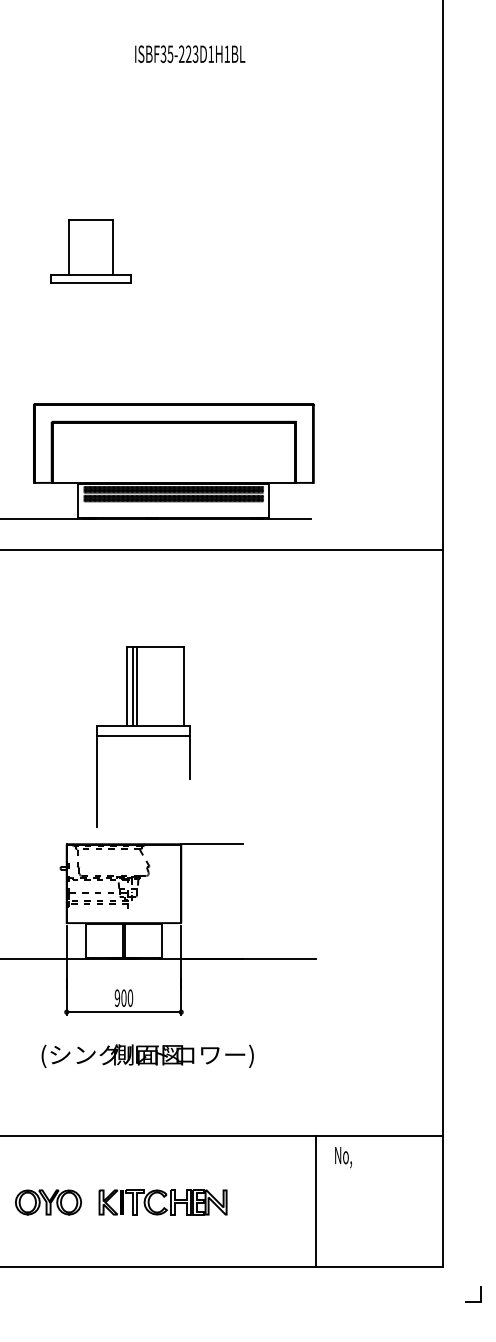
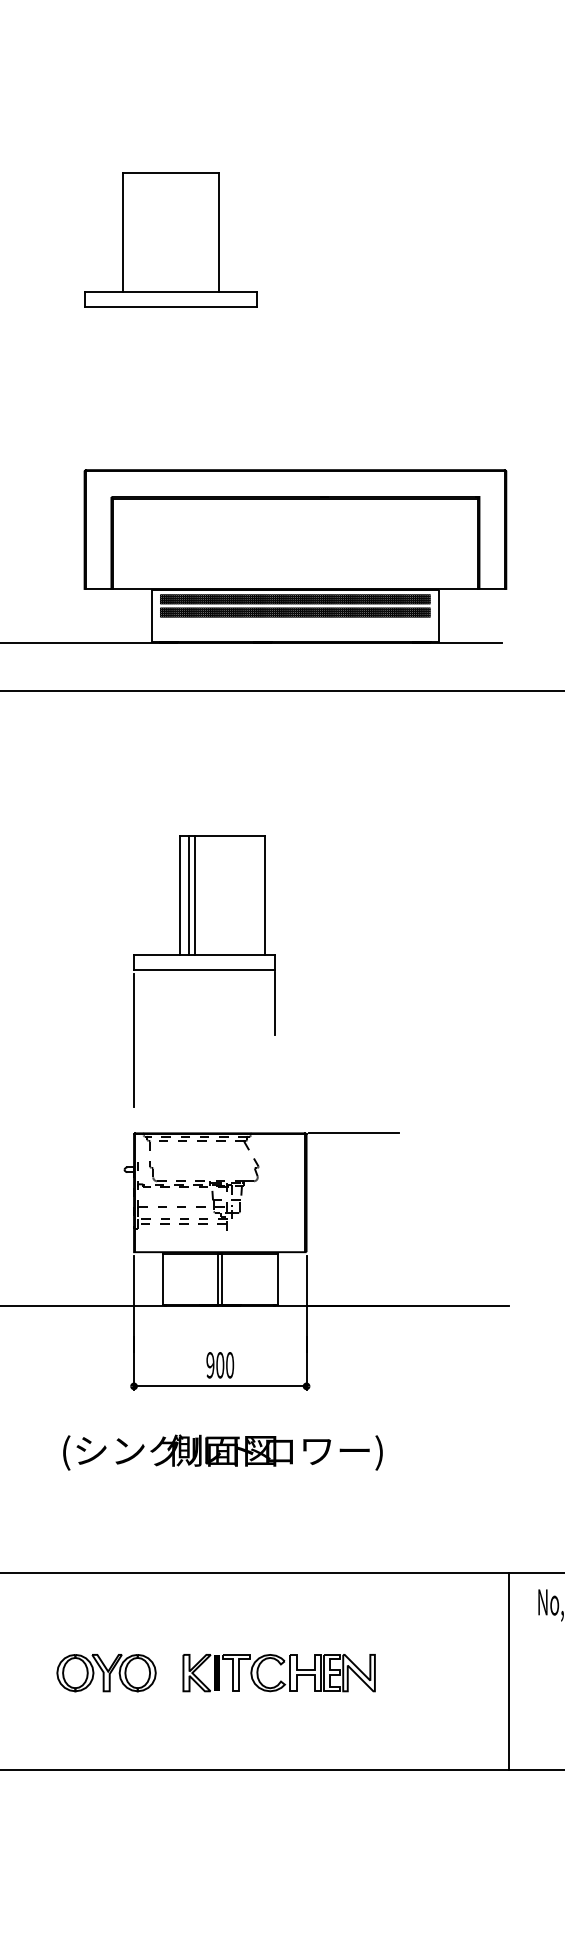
part: (90, 251) -> (169, 240), size x1.43
part: (143, 736) -> (204, 971), moved
text: (147, 1056) -> (222, 1453), moved

